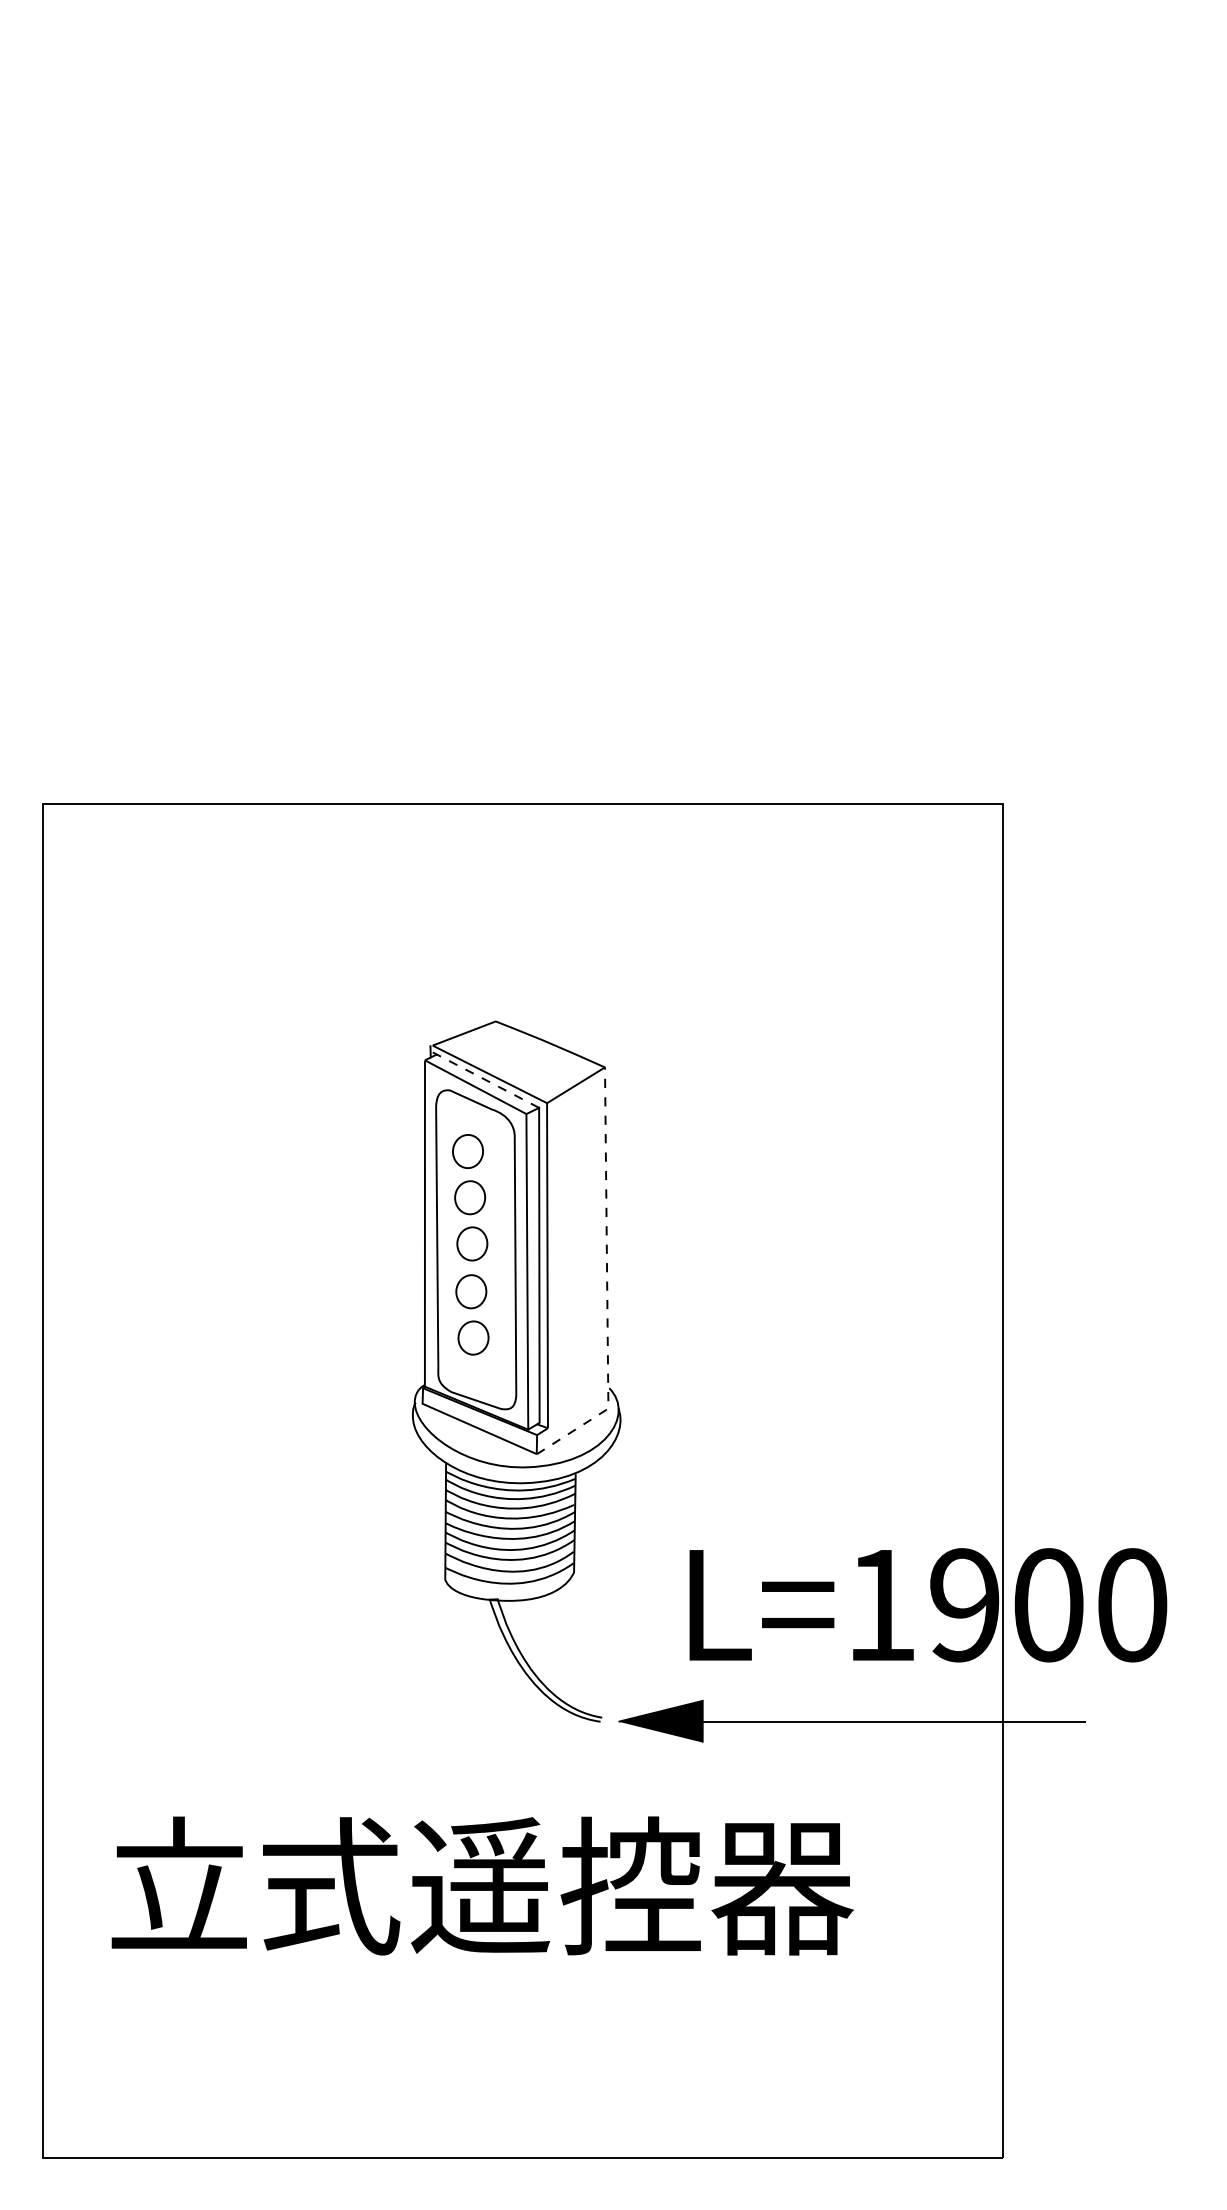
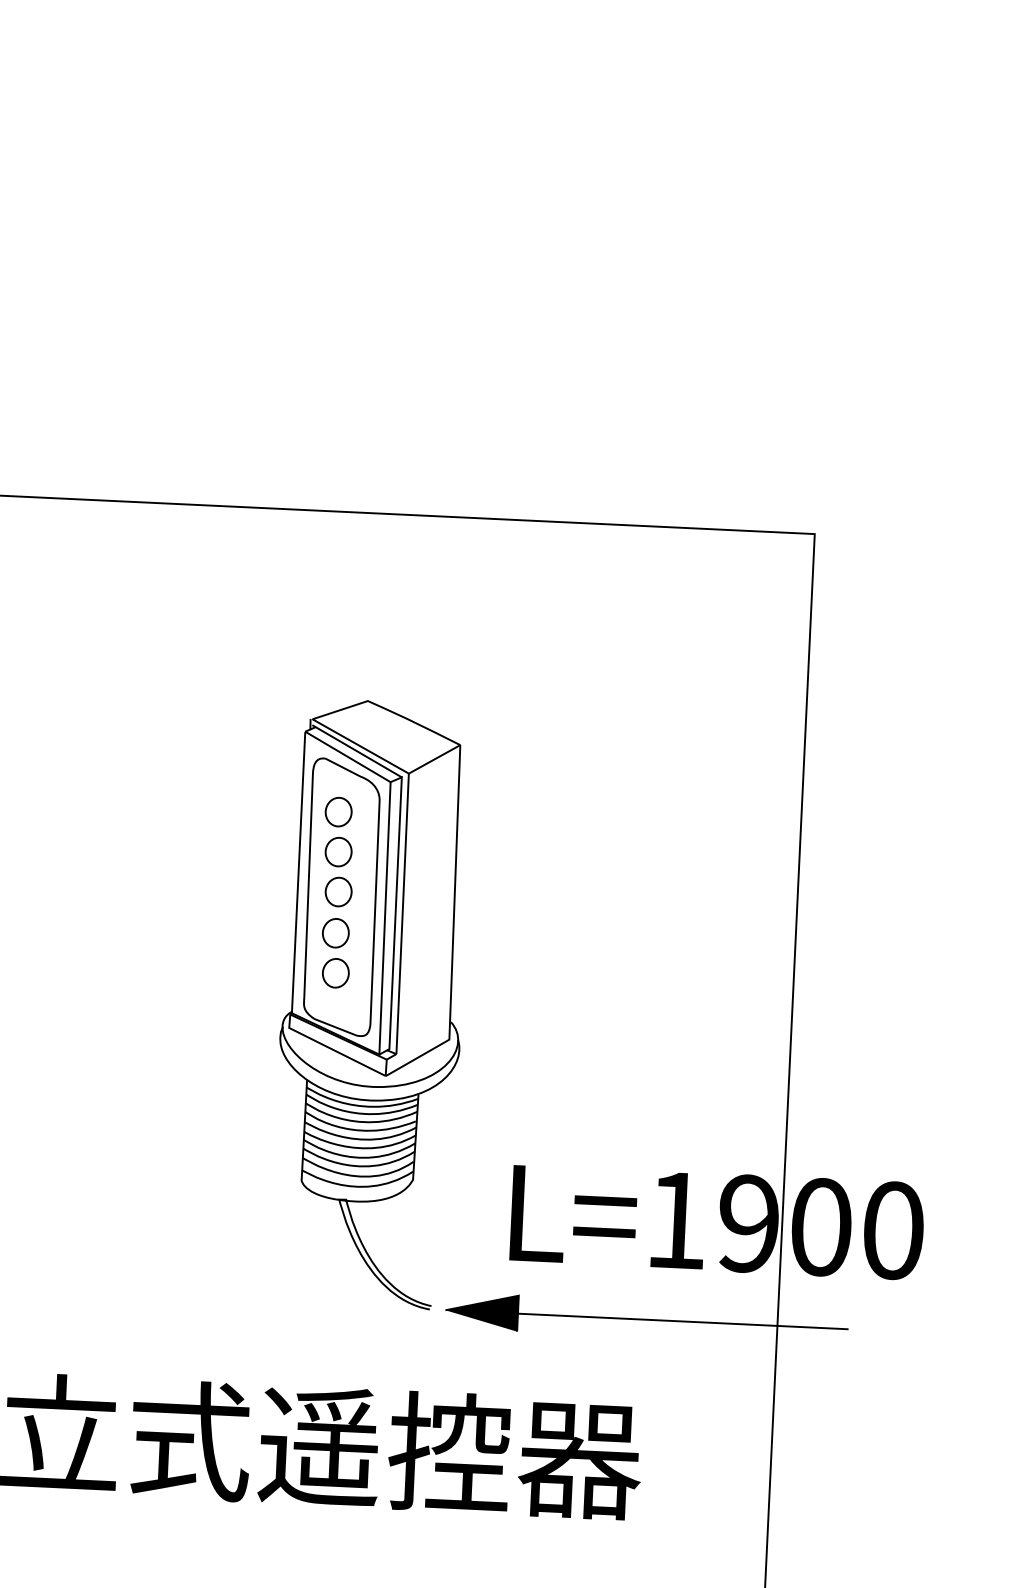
line: (485, 1080) -> (356, 751), dashed -> solid
line: (607, 1280) -> (453, 929), dashed -> solid

